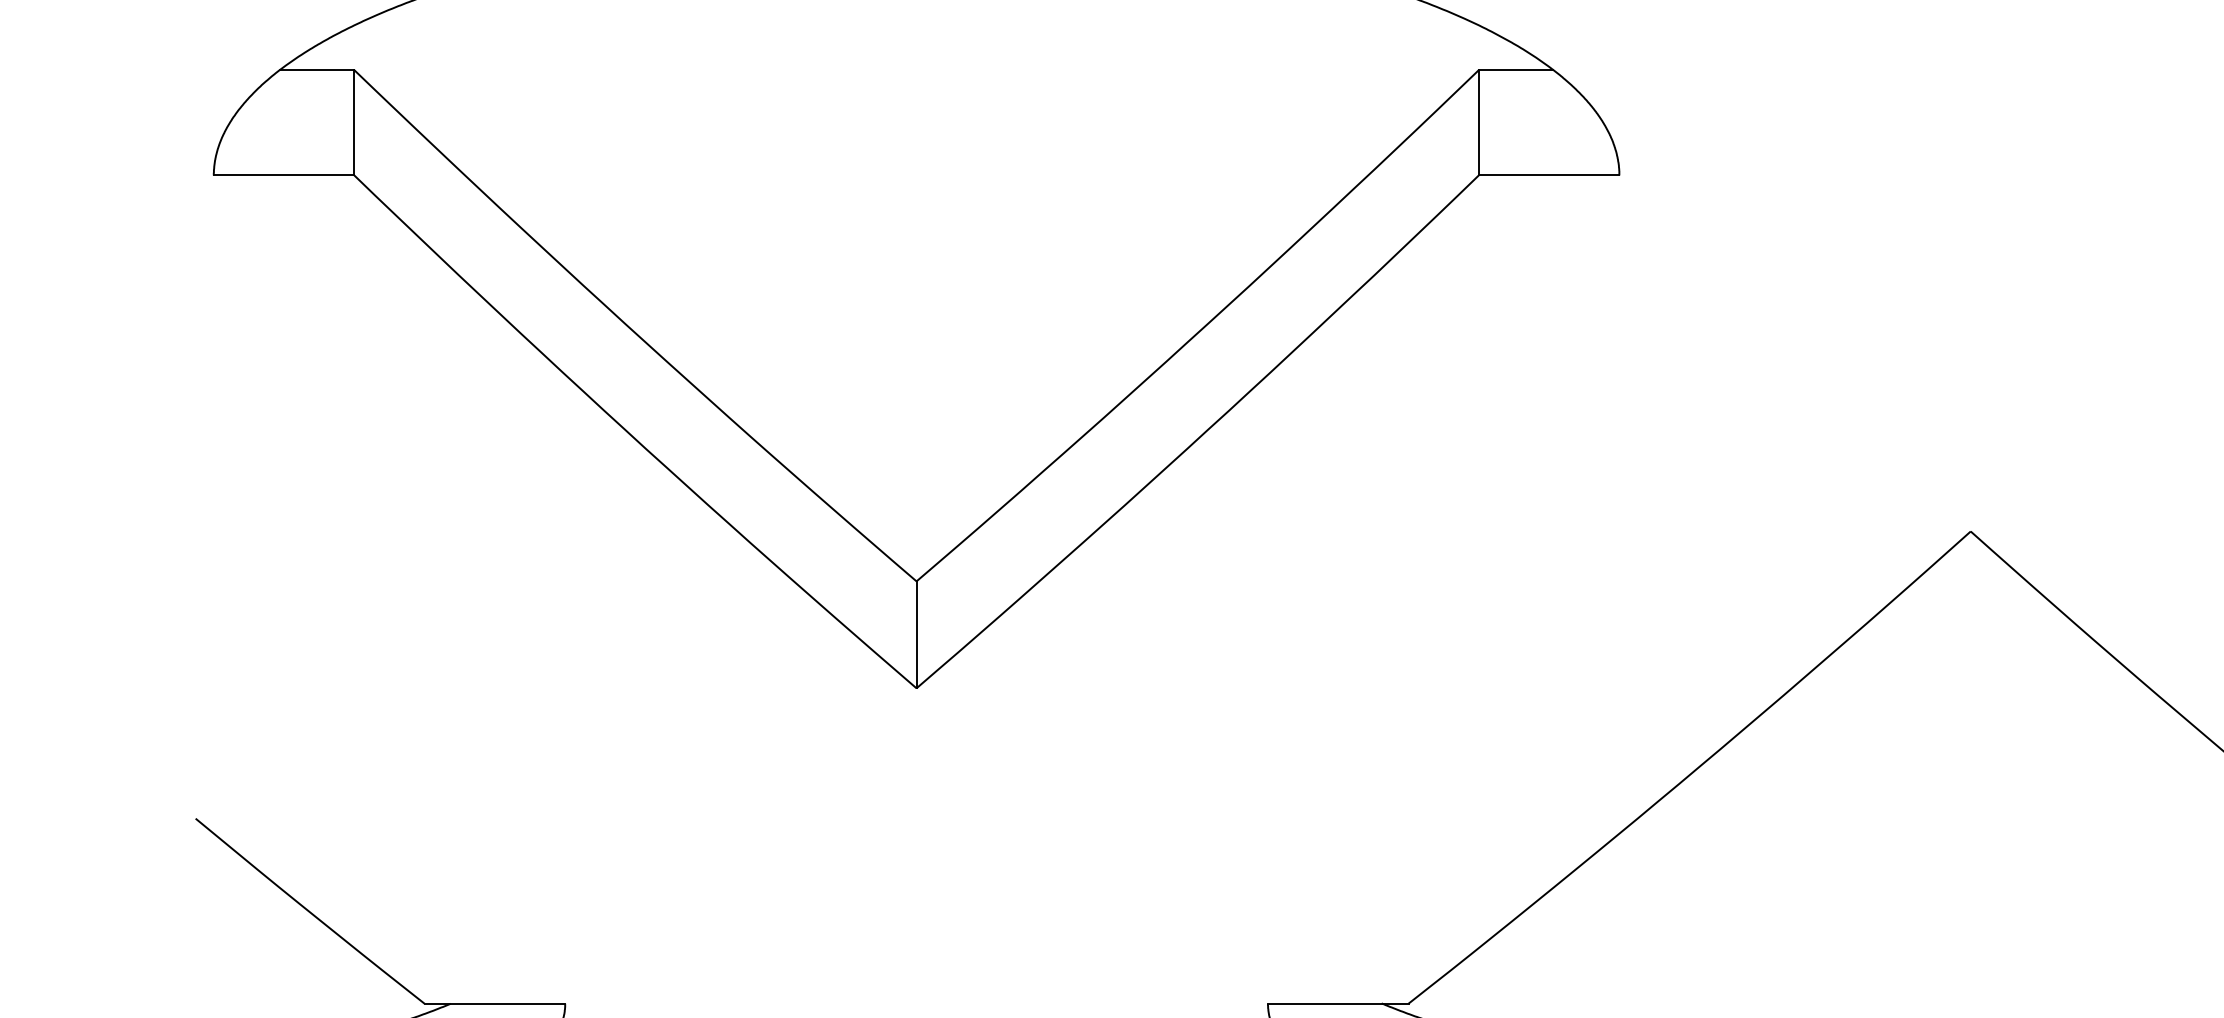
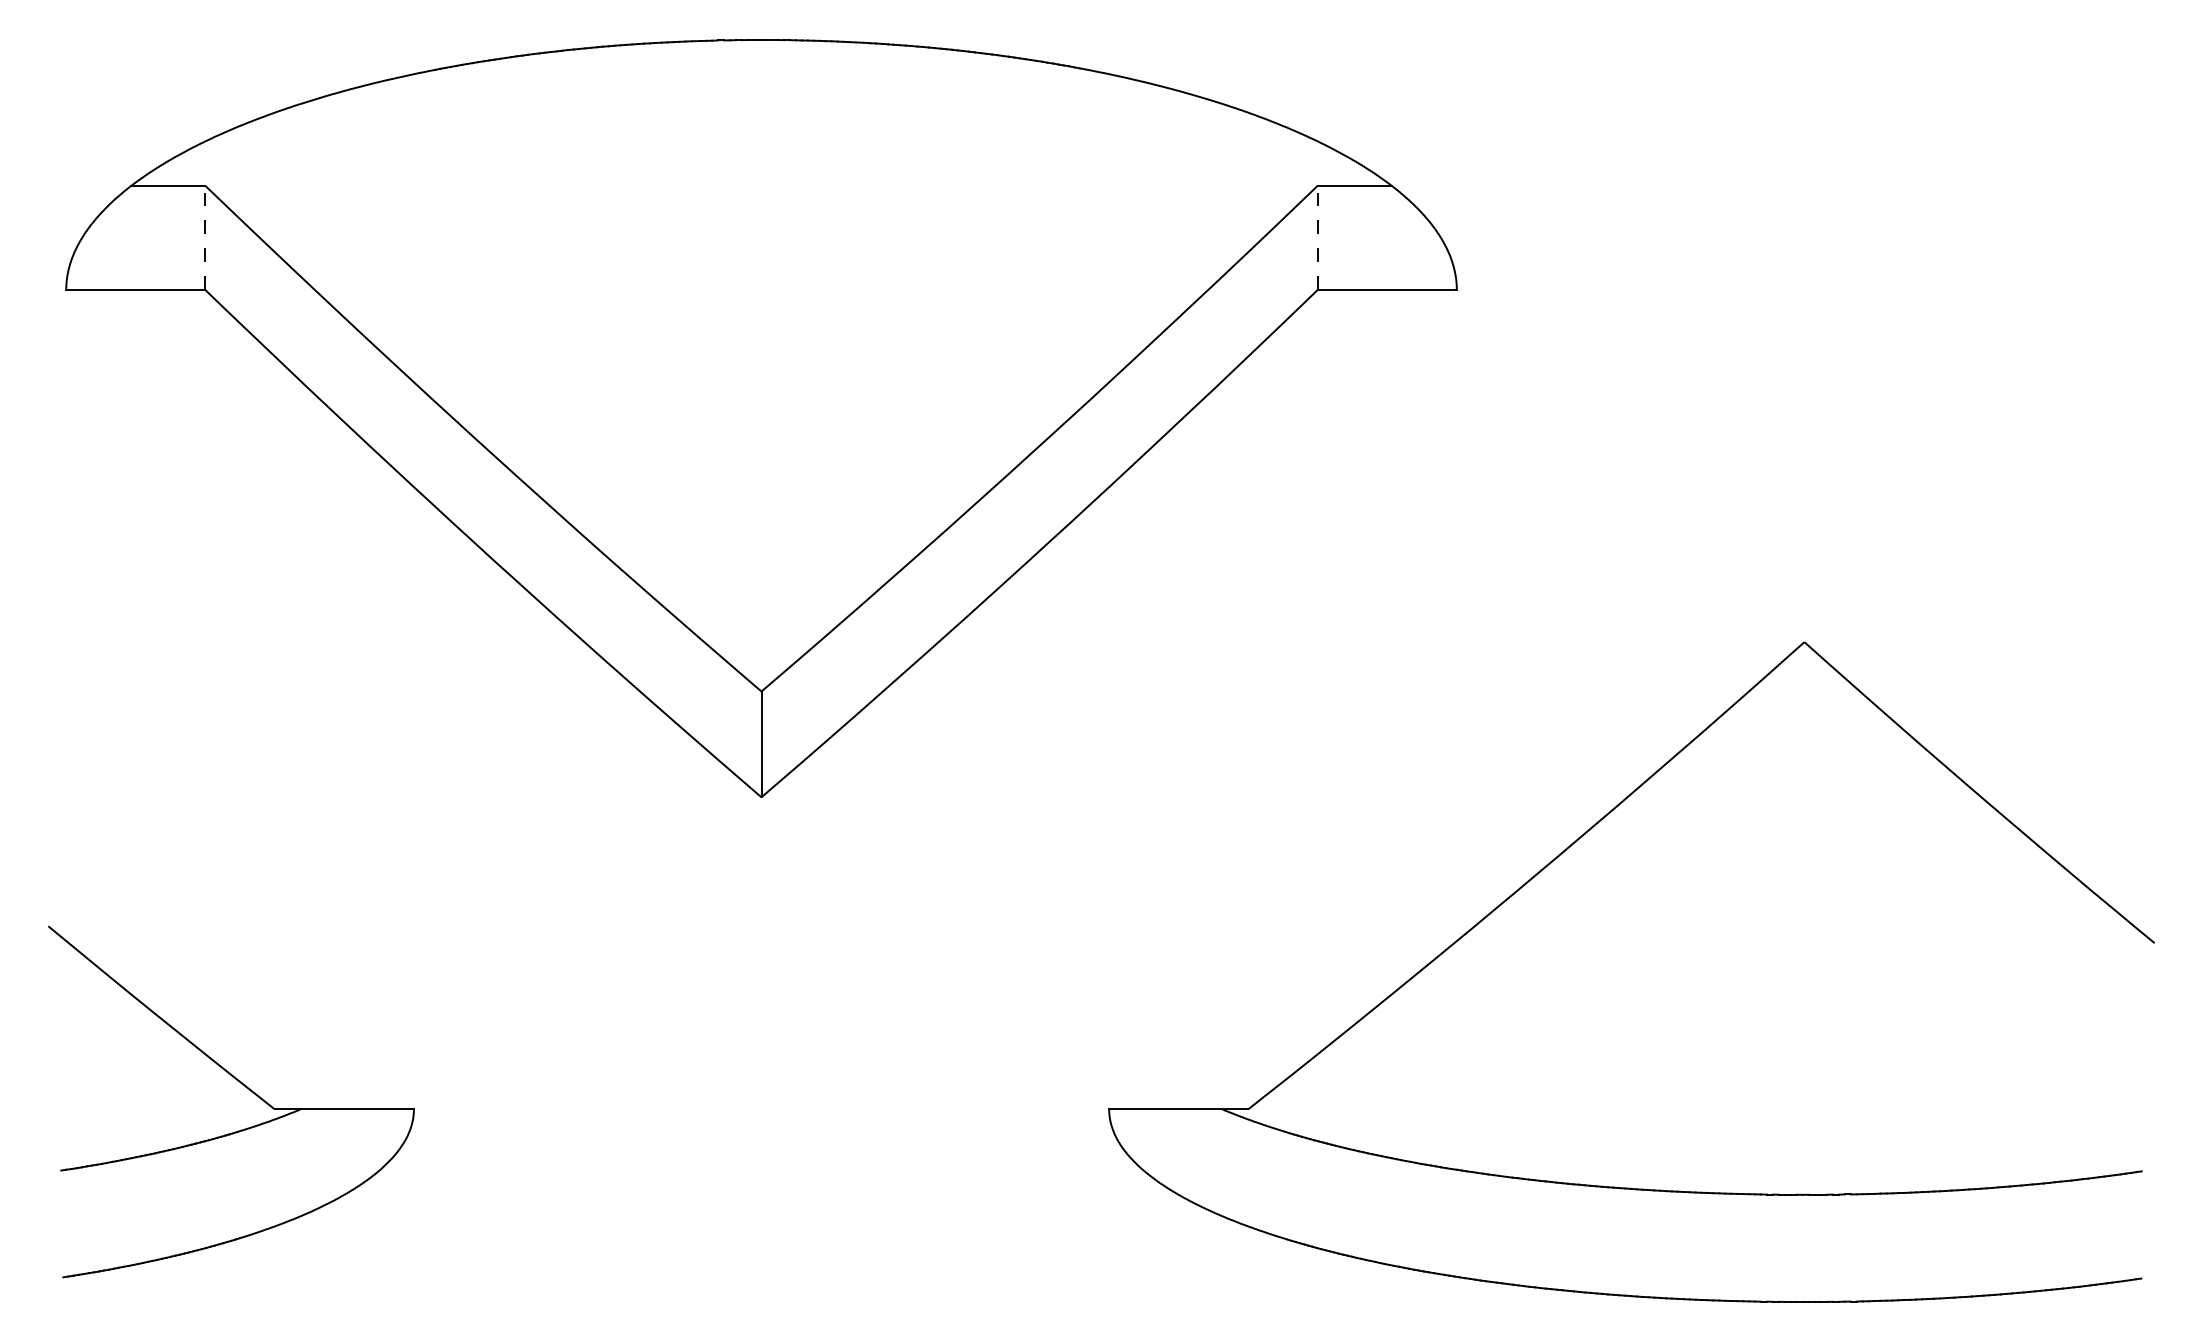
line: (354, 122) -> (205, 237), solid -> dashed
line: (1478, 122) -> (1317, 237), solid -> dashed

